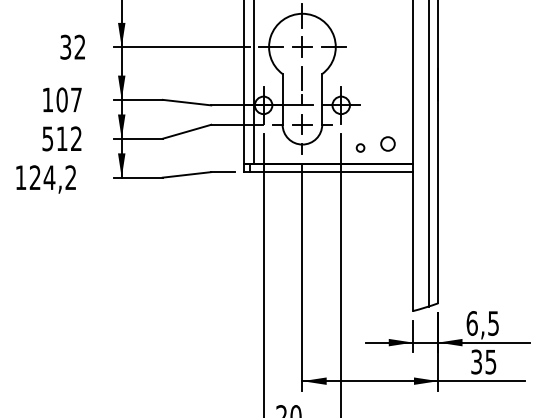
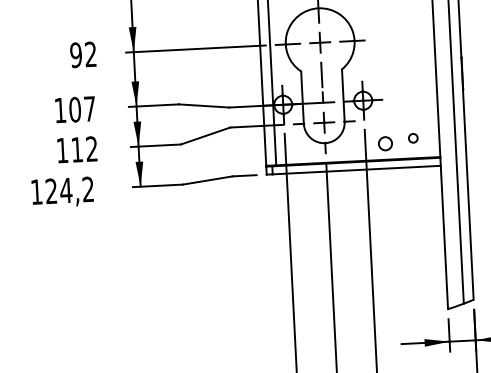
text: (65, 46) -> (75, 54), 32 -> 92
text: (47, 138) -> (62, 150), 512 -> 112
circle: (387, 144) -> (413, 138), size x0.62
circle: (360, 147) -> (385, 143), size x1.67

